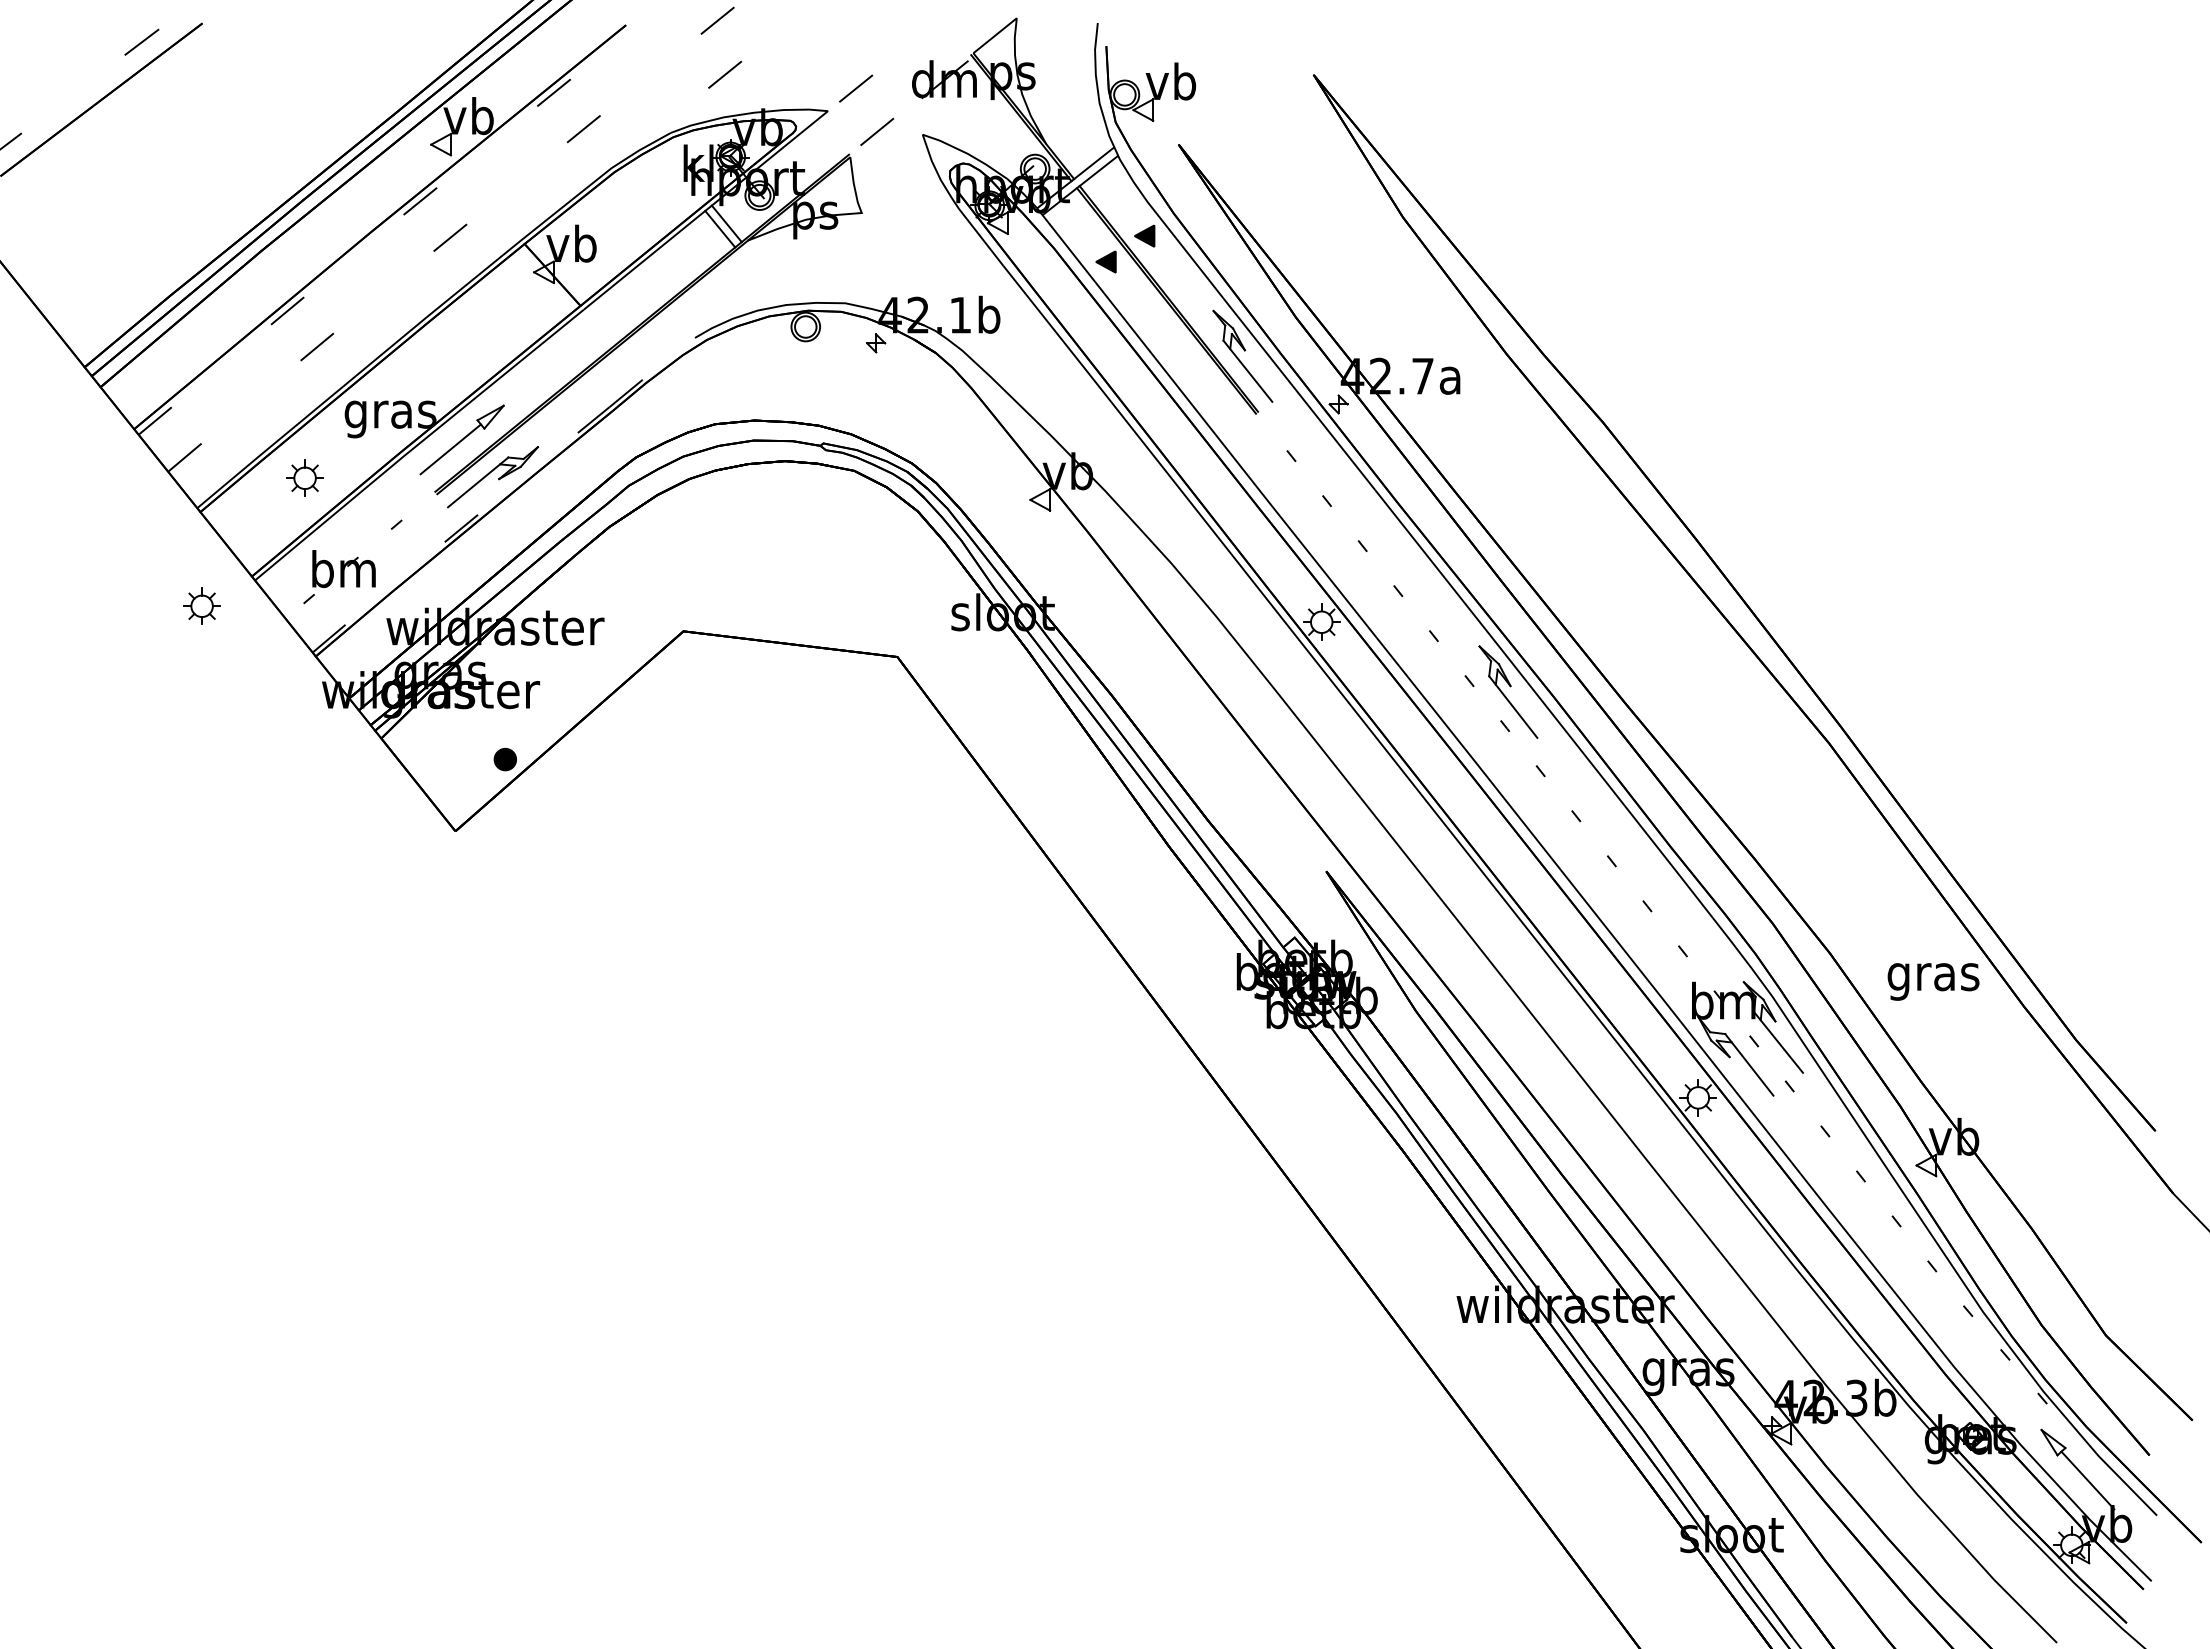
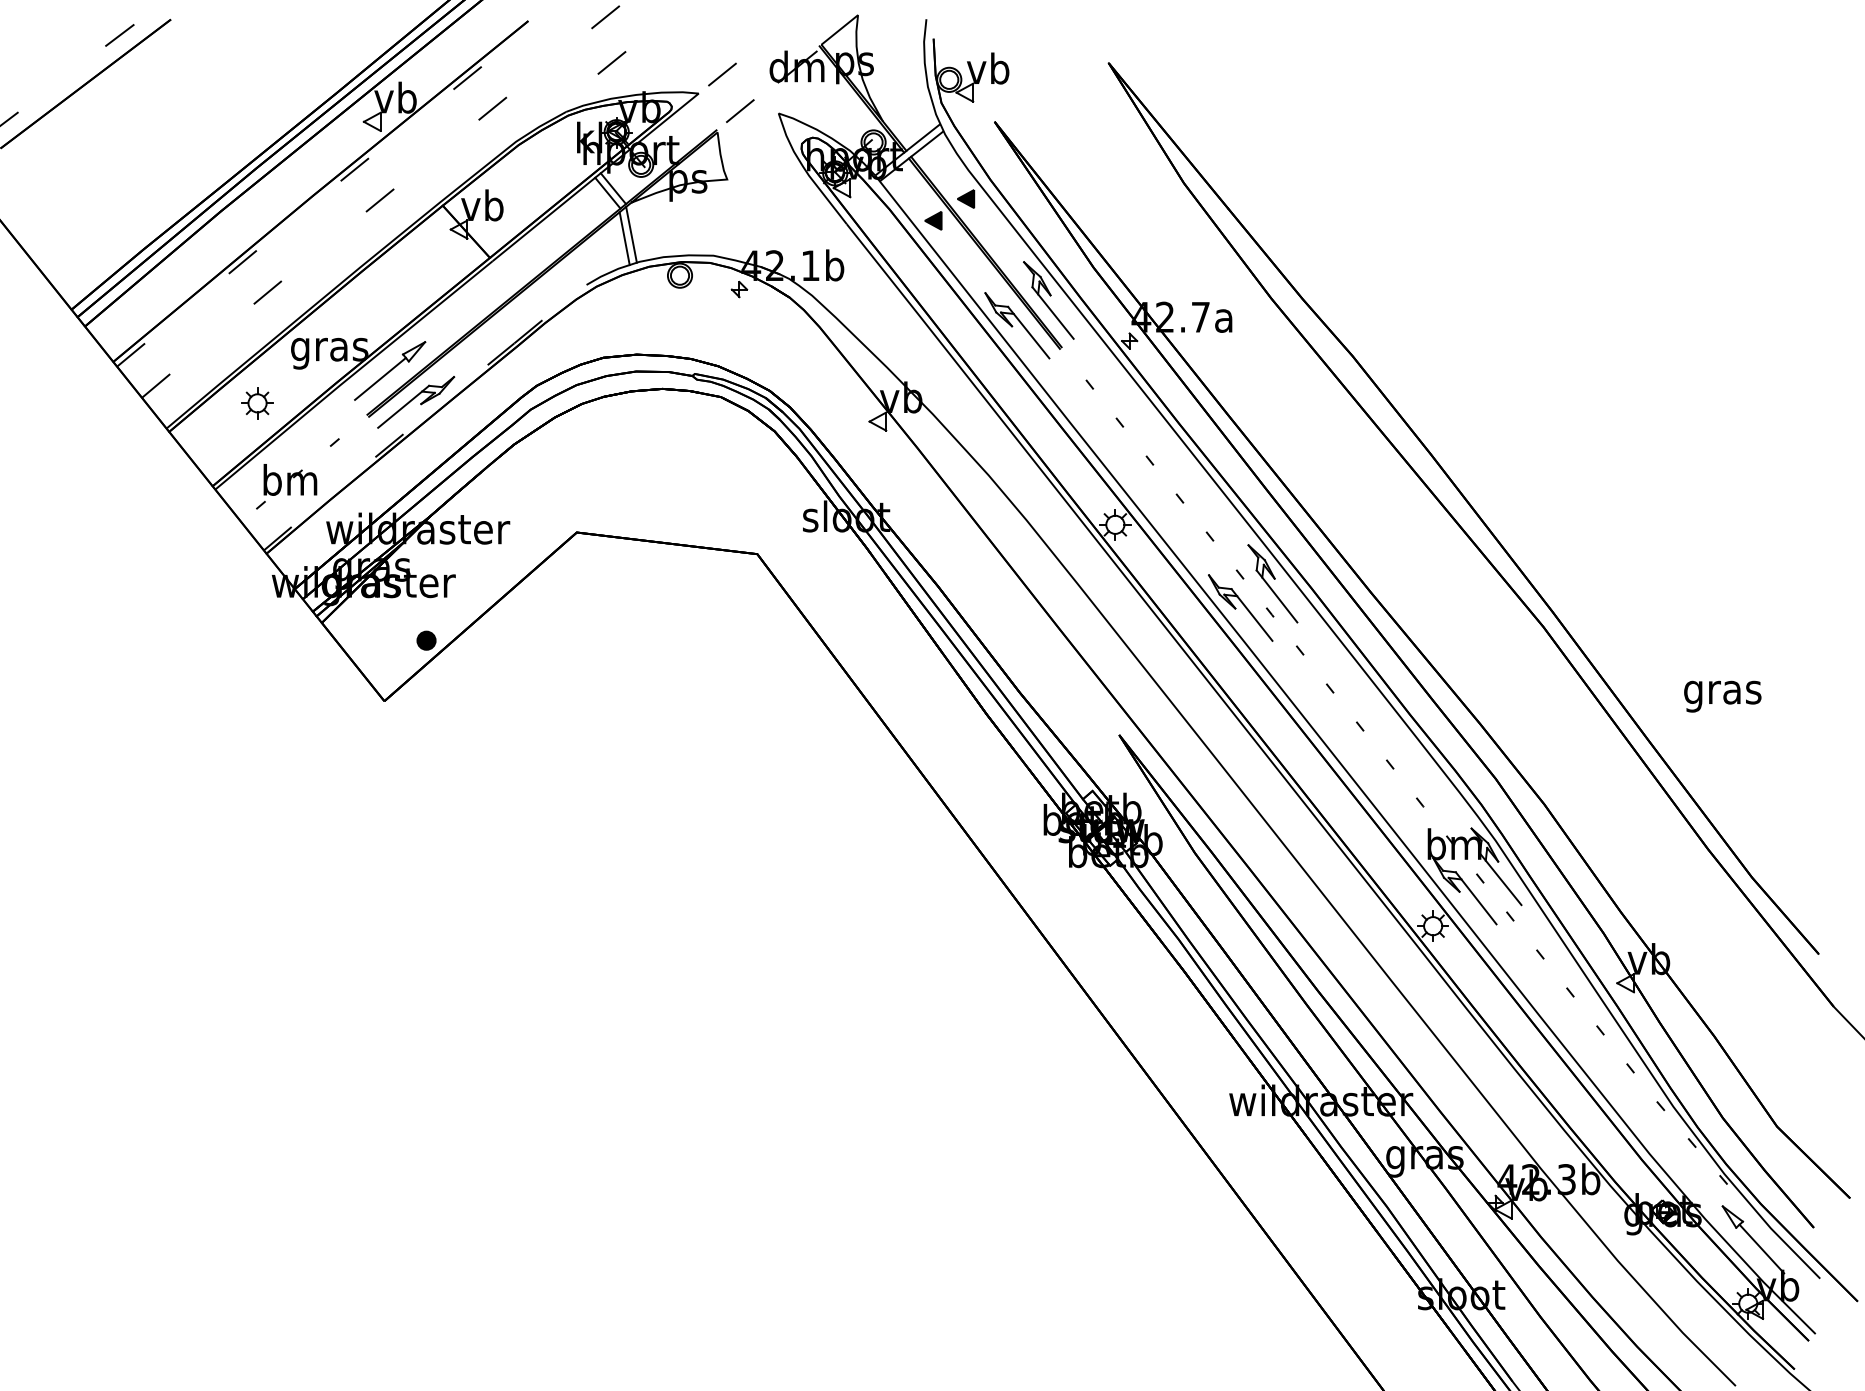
line: (747, 278) -> (630, 234), added
line: (740, 282) -> (624, 238), added
part: (1205, 385) -> (1017, 325), added
part: (201, 605) -> (170, 510), removed
part: (1469, 720) -> (1240, 607), added
text: (1933, 981) -> (1722, 696), moved

